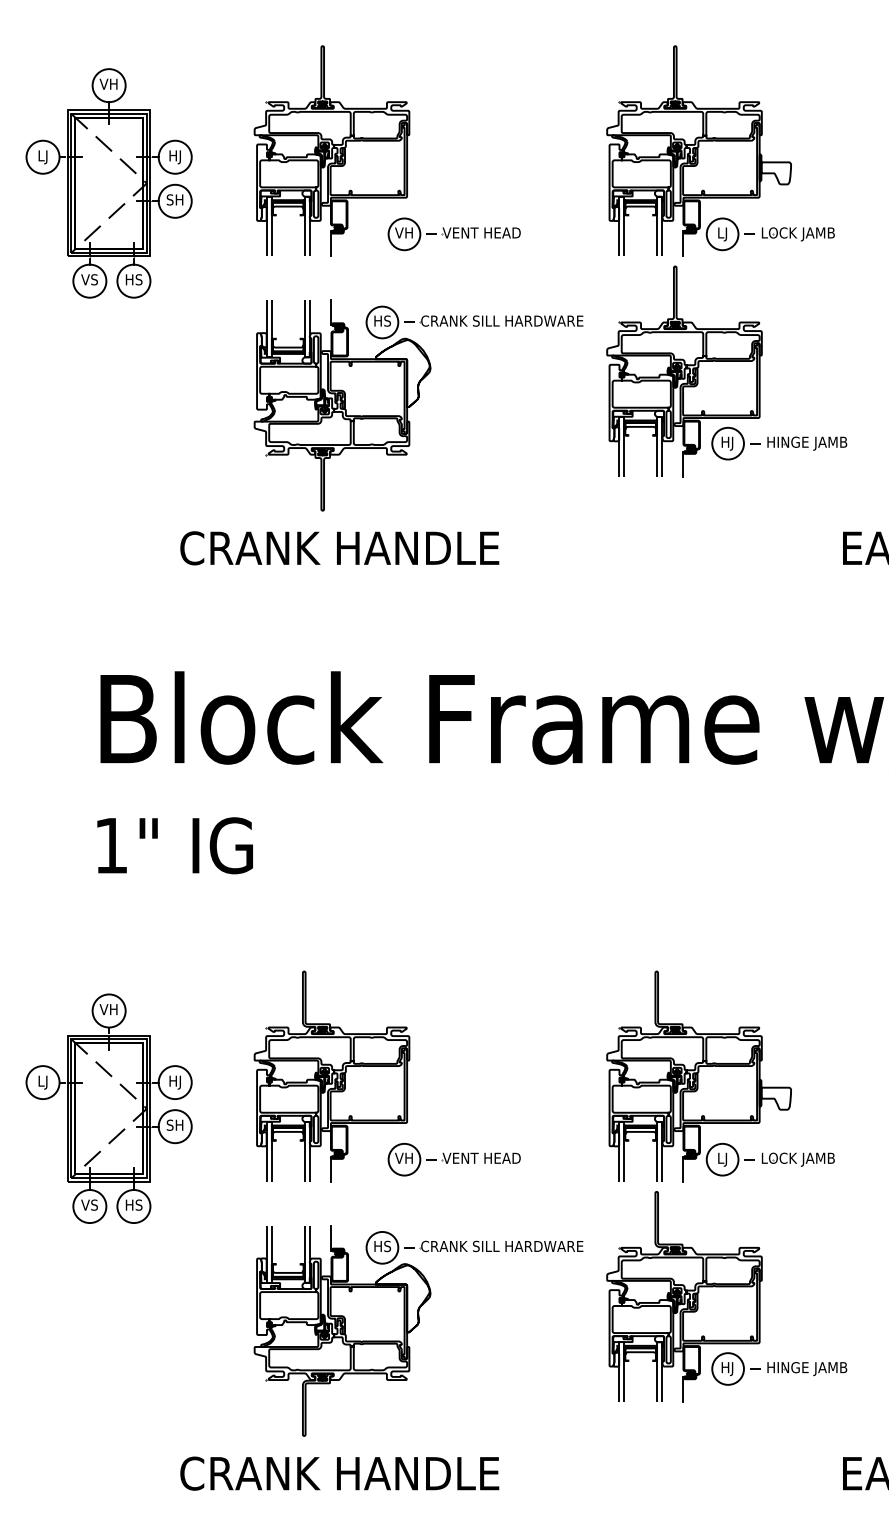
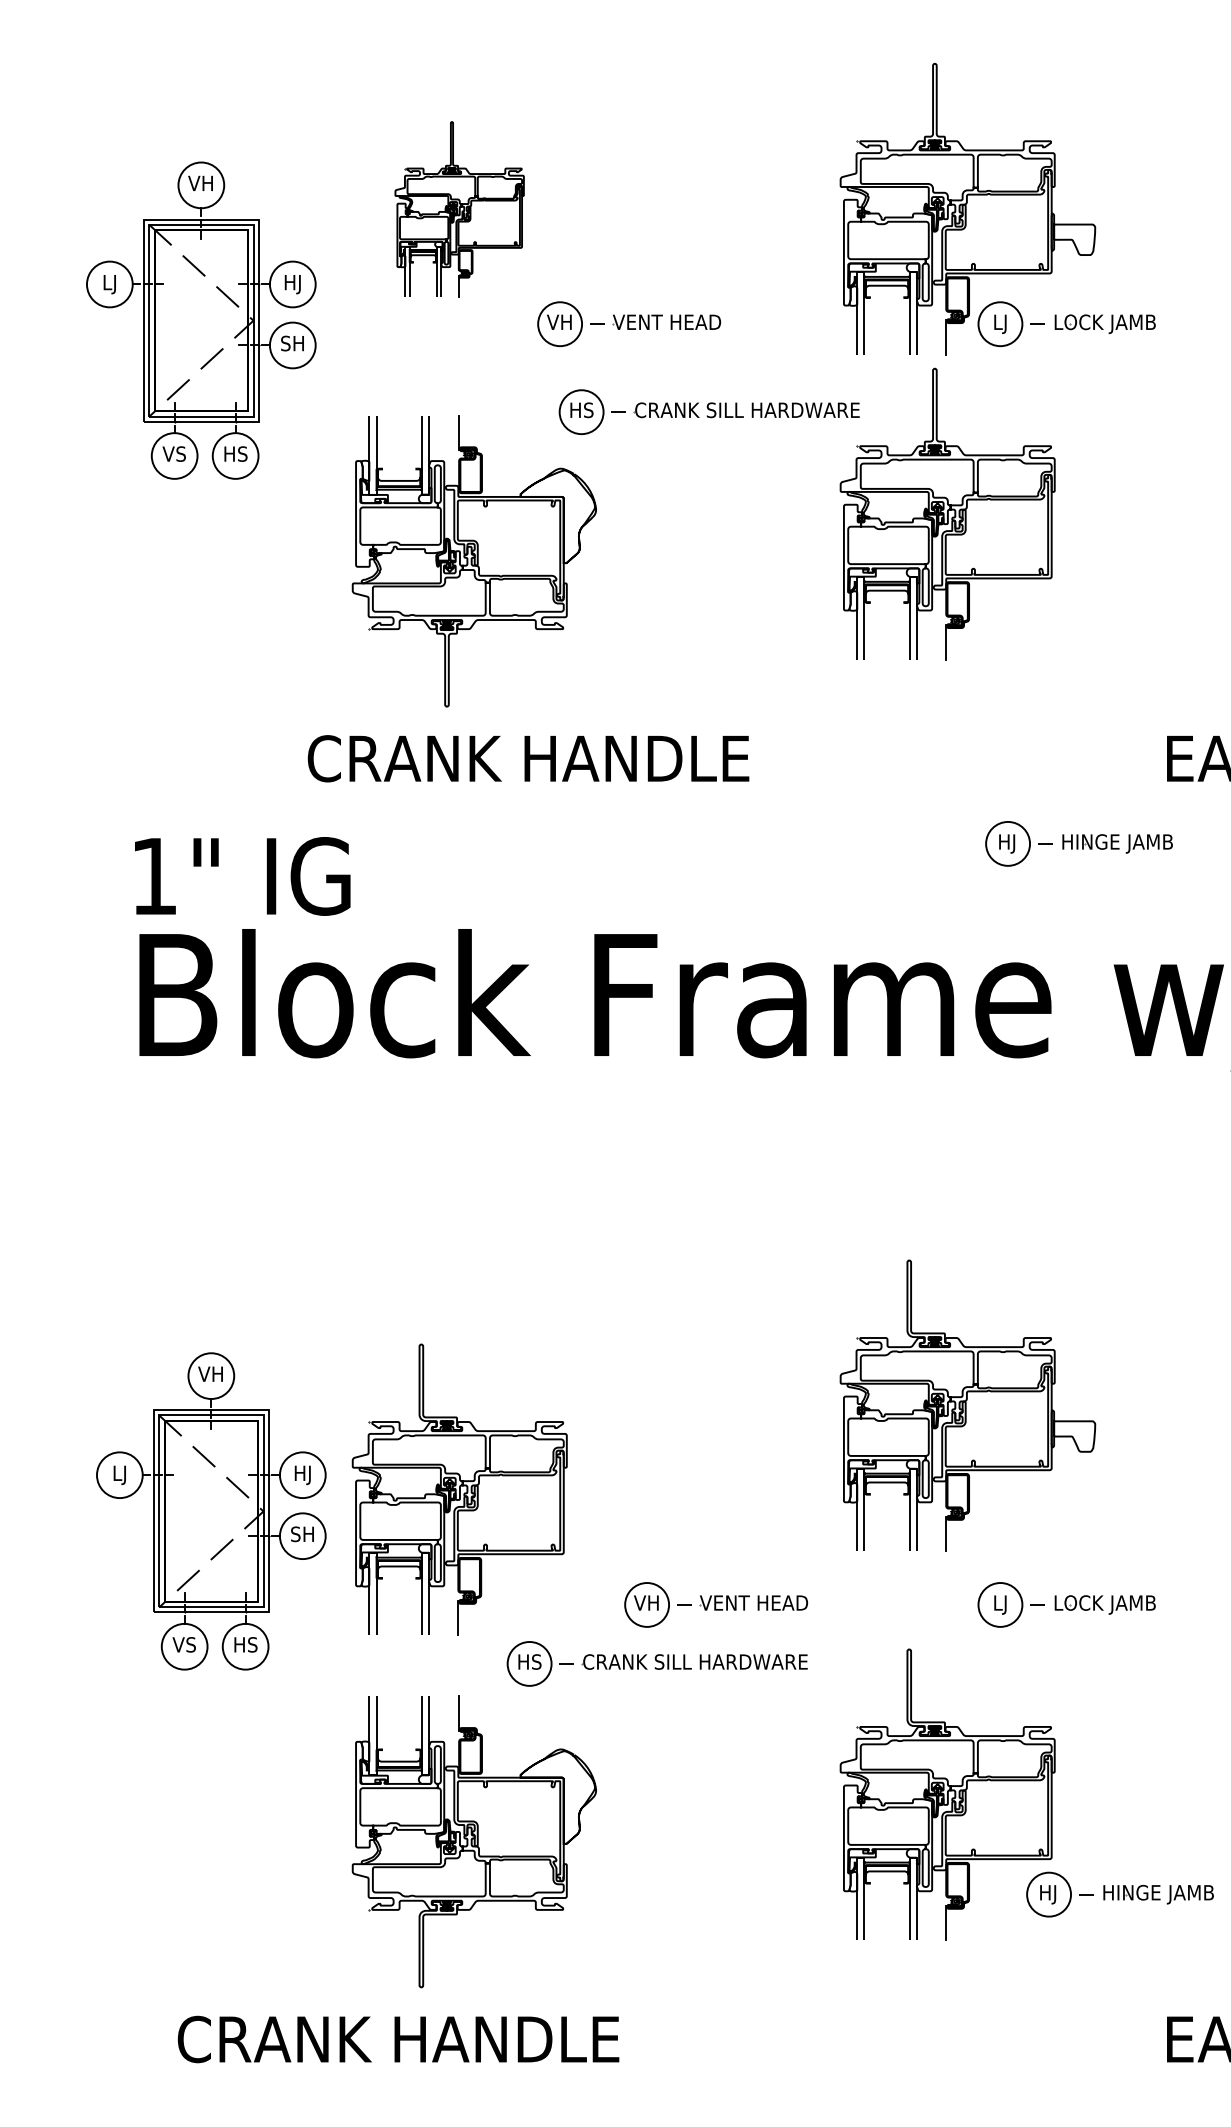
part: (331, 151) -> (459, 209), size x0.6
part: (109, 183) -> (201, 320), moved
part: (474, 321) -> (708, 411), moved
part: (779, 443) -> (1078, 843), moved
text: (339, 548) -> (528, 758), moved
text: (175, 845) -> (242, 876), moved
part: (698, 1076) -> (967, 1405), moved
part: (109, 1108) -> (211, 1511), moved
part: (454, 1159) -> (716, 1604), moved
part: (474, 1247) -> (656, 1663), moved
part: (779, 1368) -> (1119, 1894), moved
text: (339, 1473) -> (398, 2039), moved

